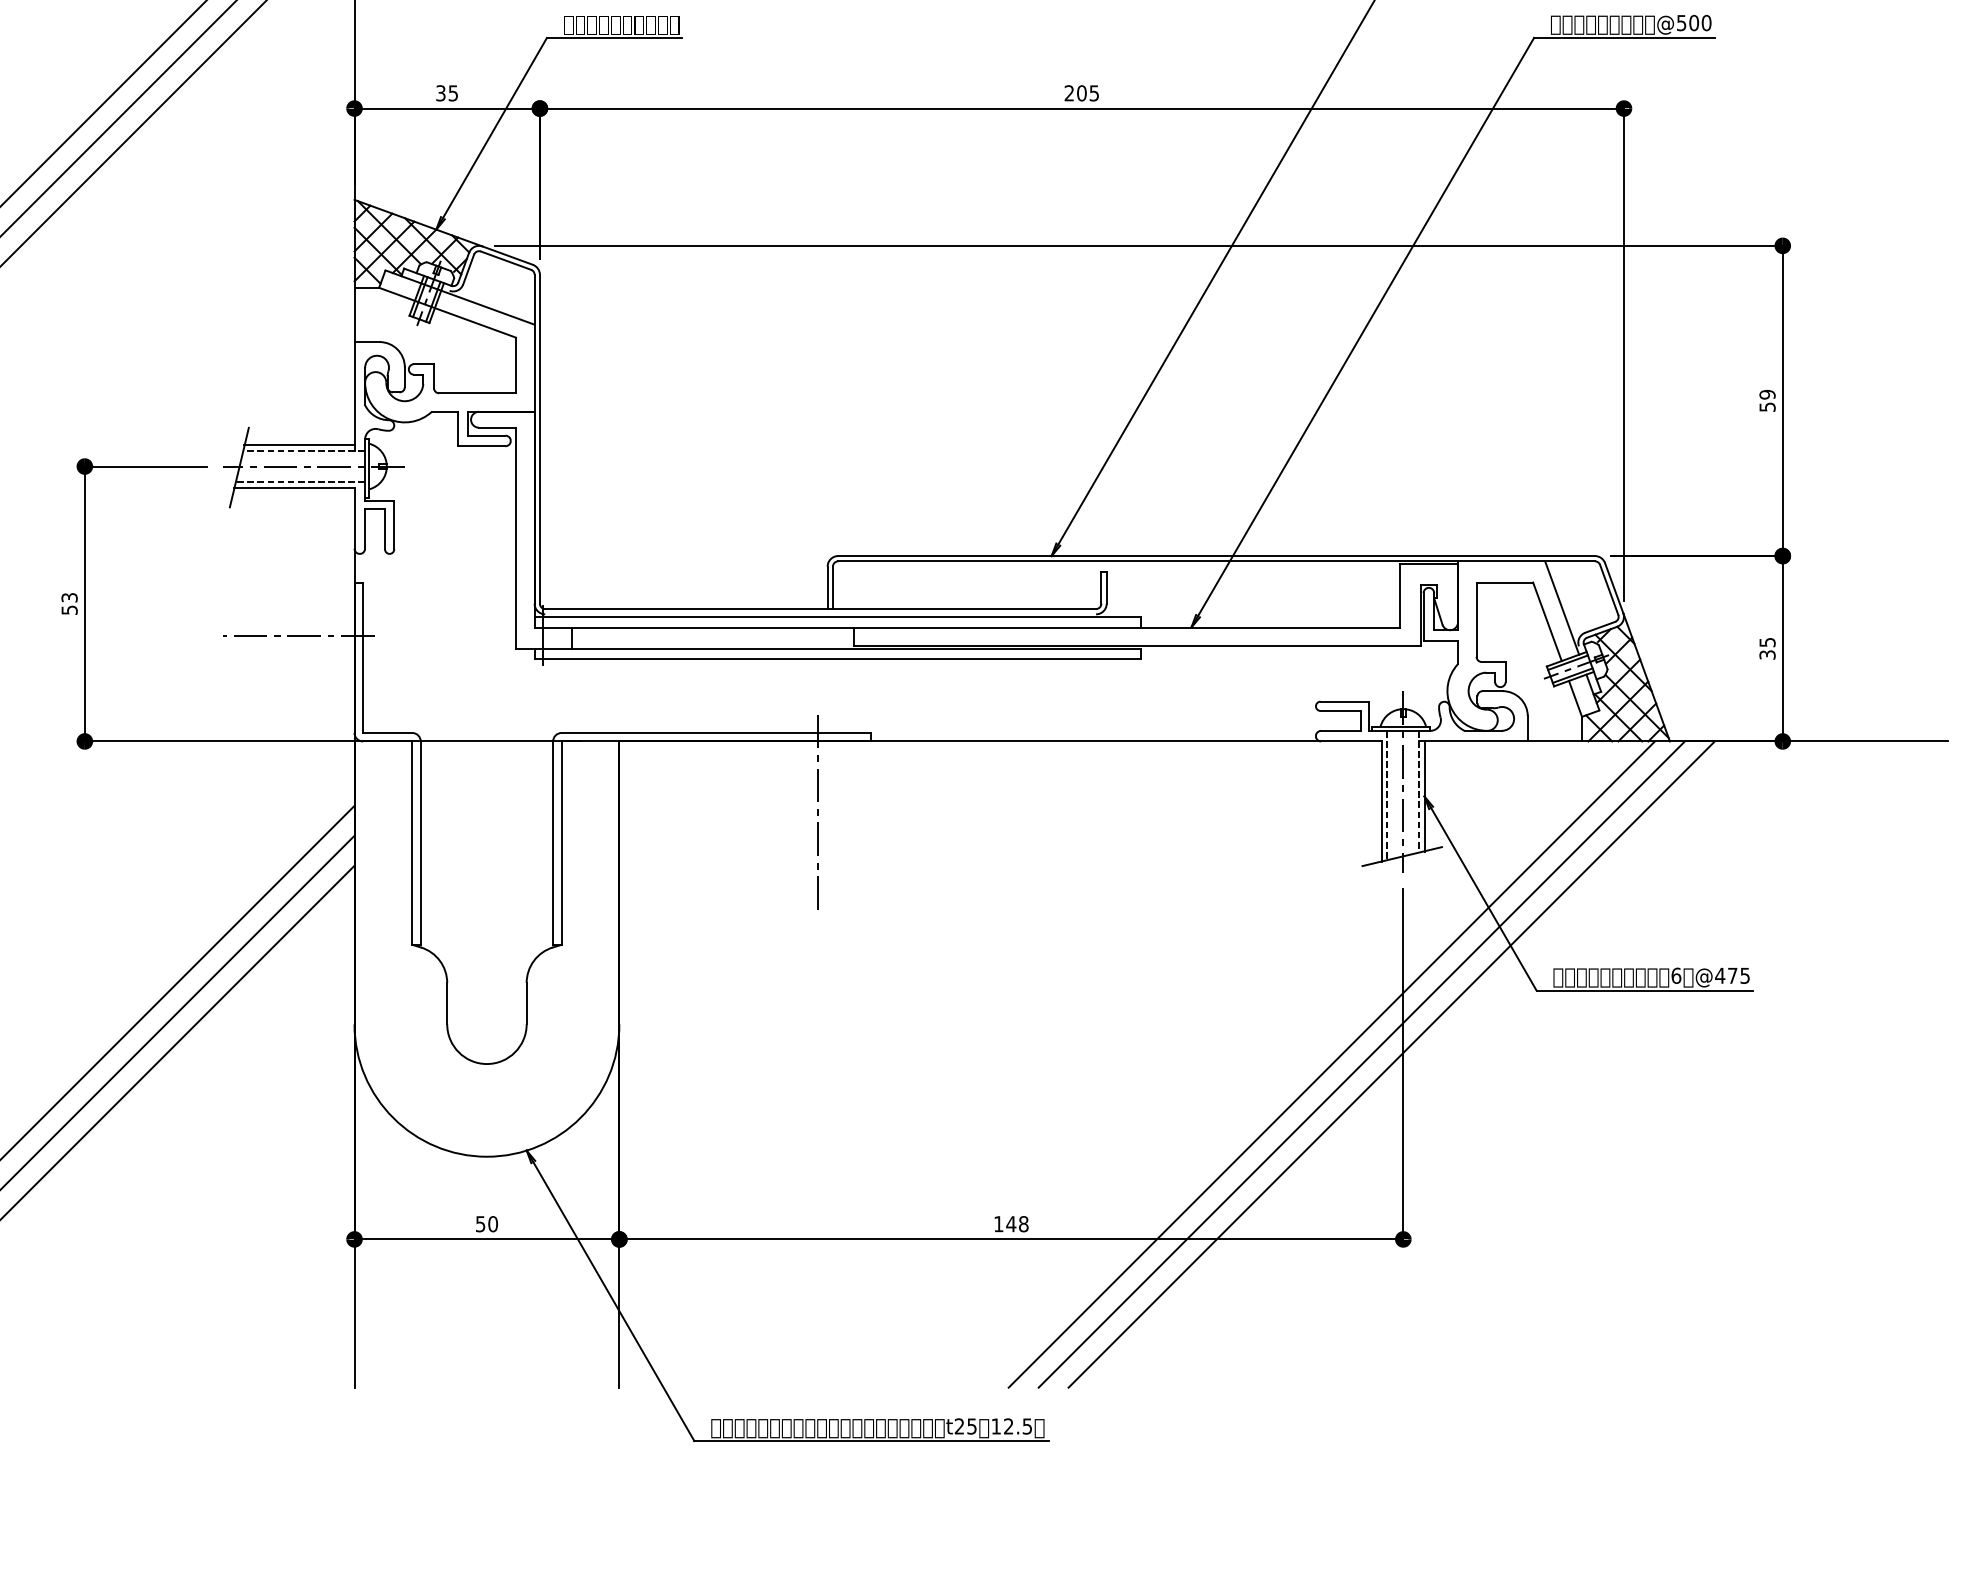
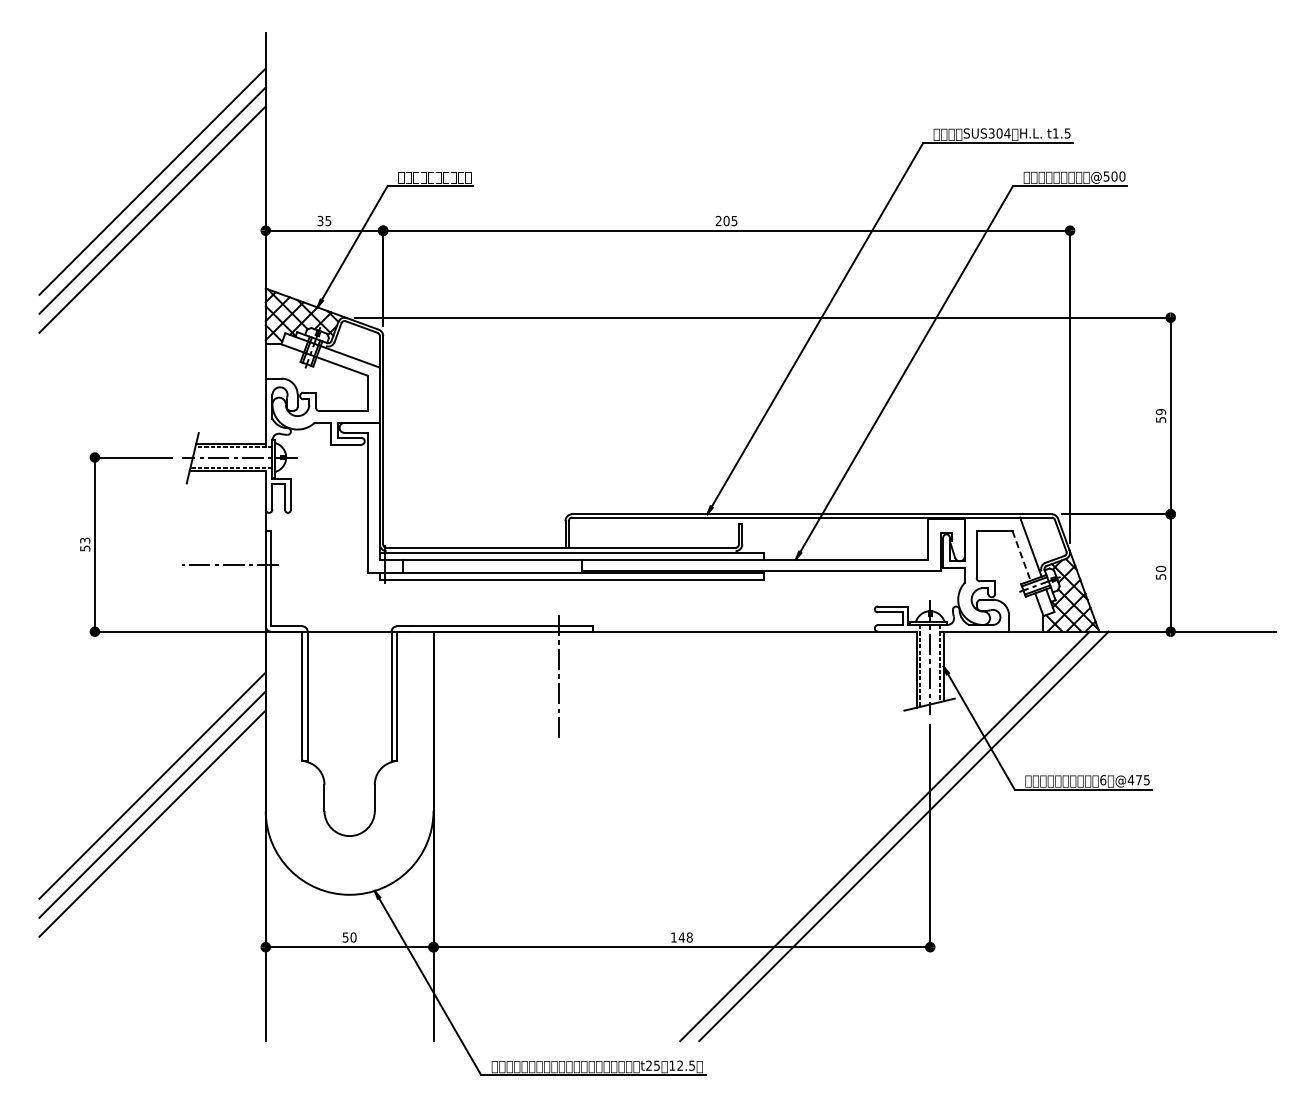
line: (1547, 622) -> (1021, 556), solid -> dashed
text: (1766, 648) -> (1160, 572), 35 -> 50
line: (1391, 1064) -> (922, 836), removed

